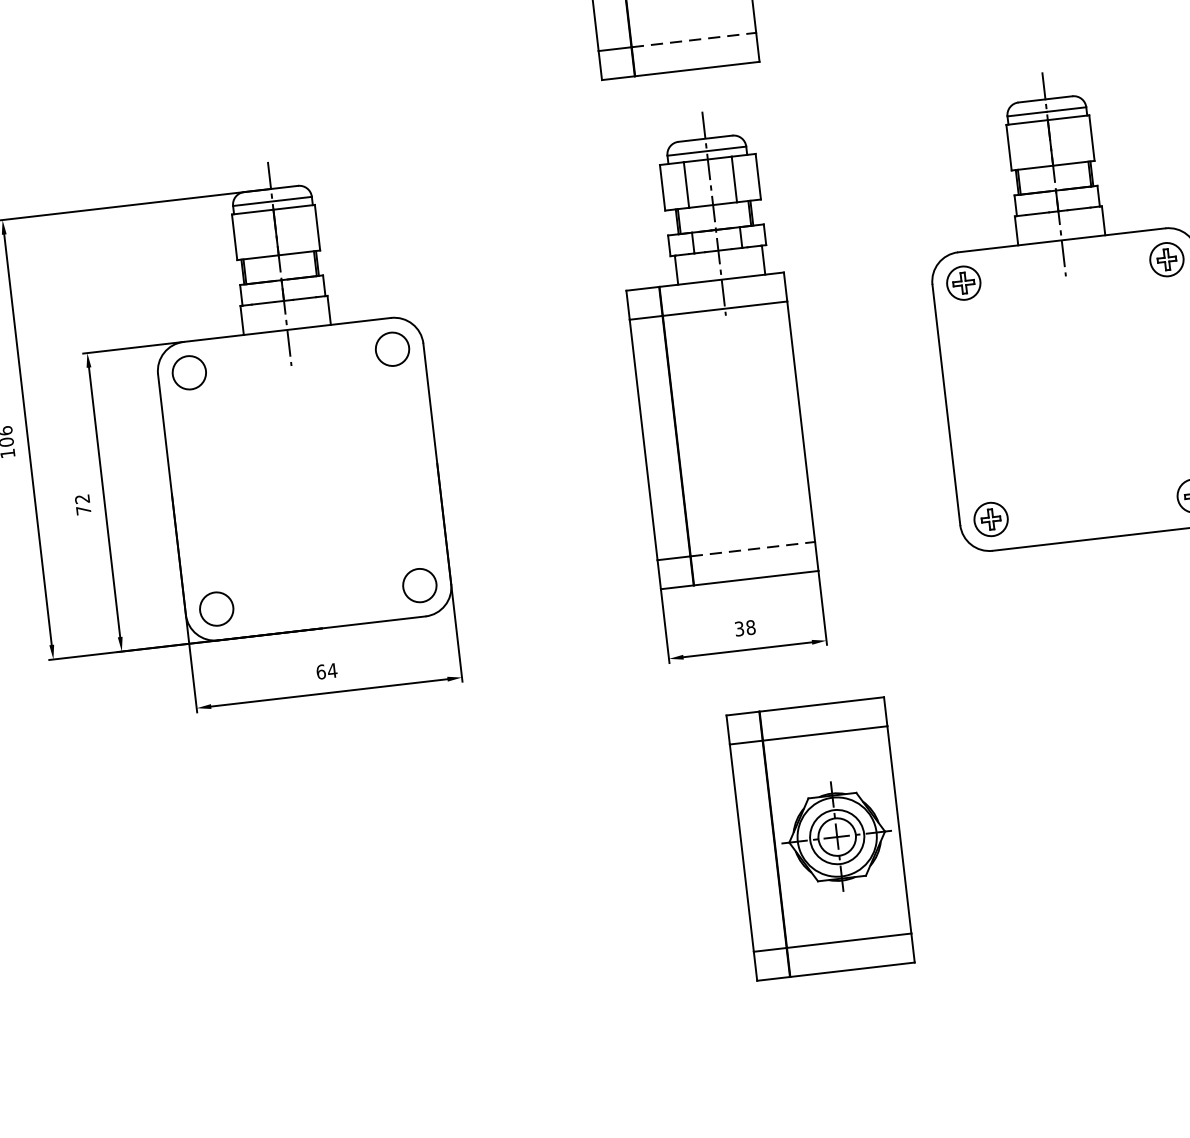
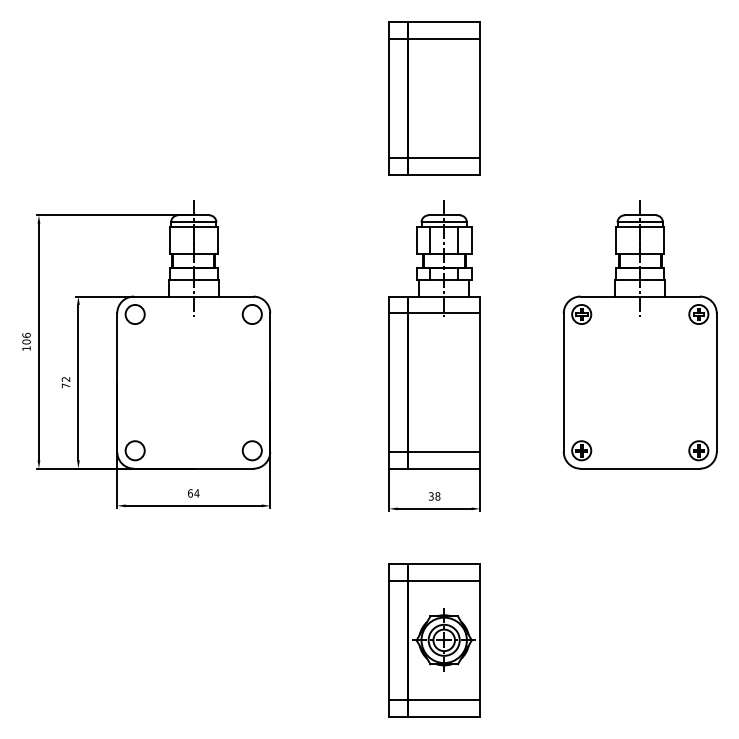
line: (694, 40) -> (444, 158), dashed -> solid
line: (753, 548) -> (444, 451), dashed -> solid
part: (820, 839) -> (434, 640), moved

